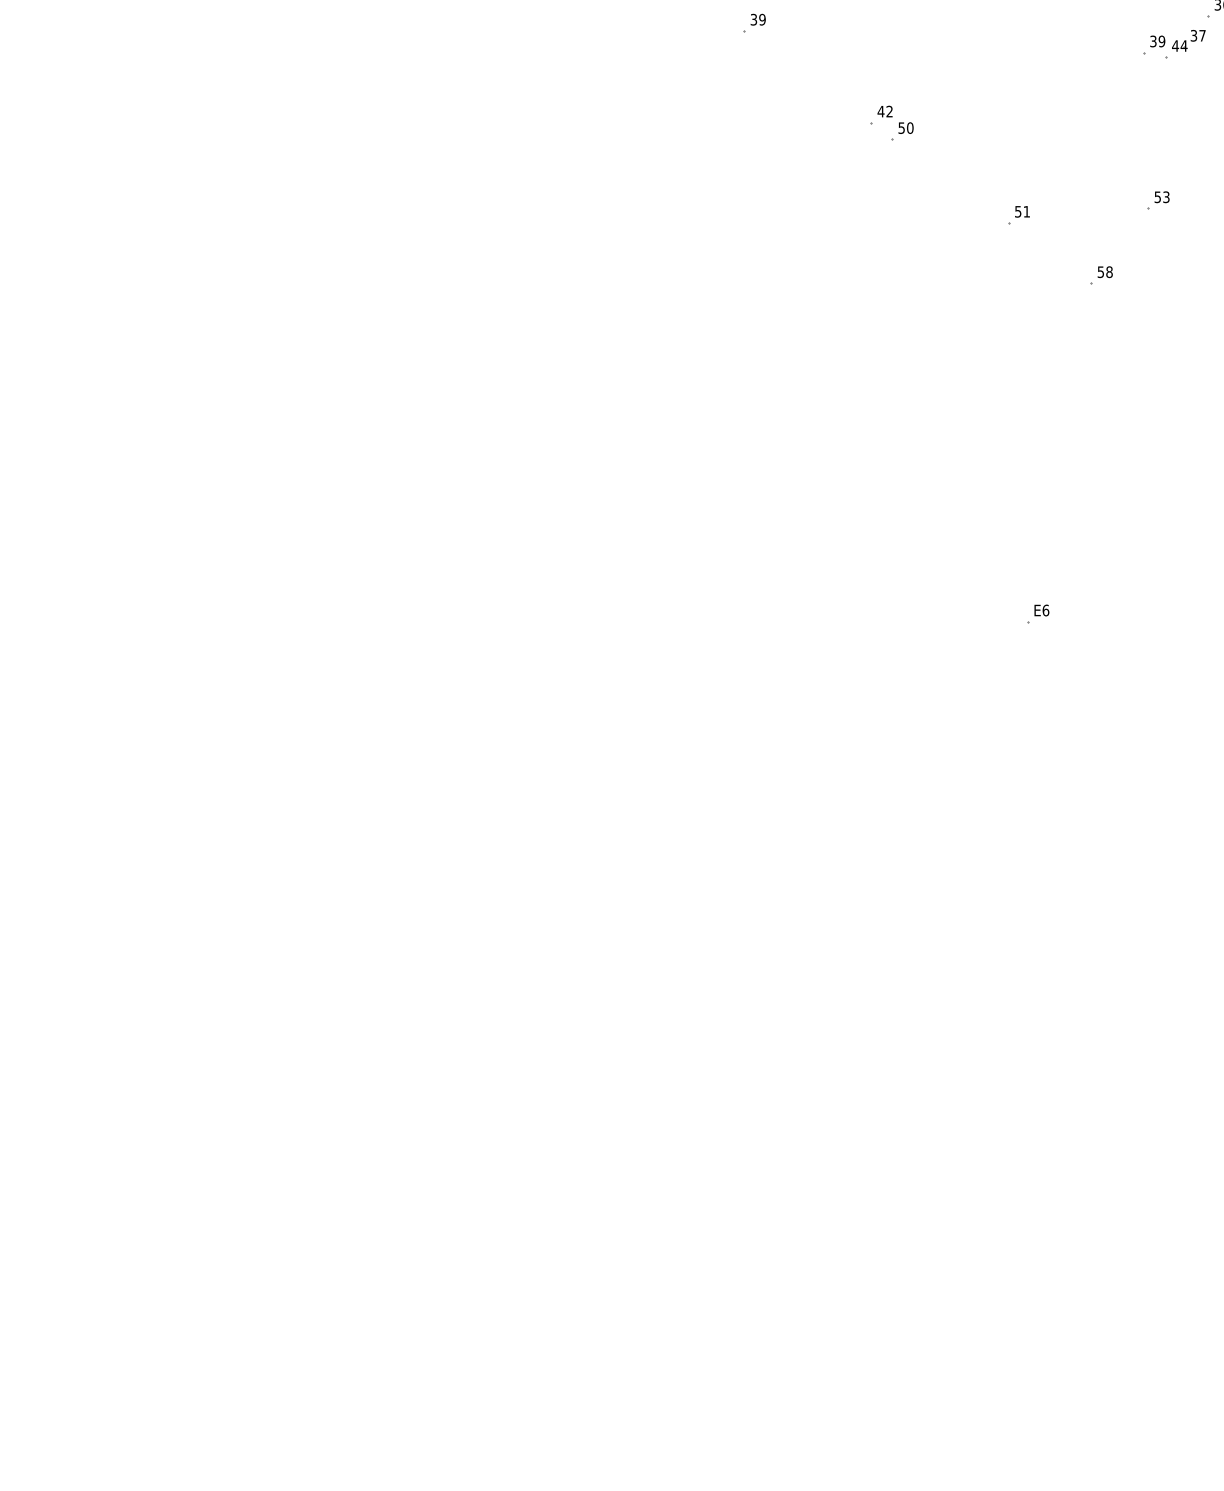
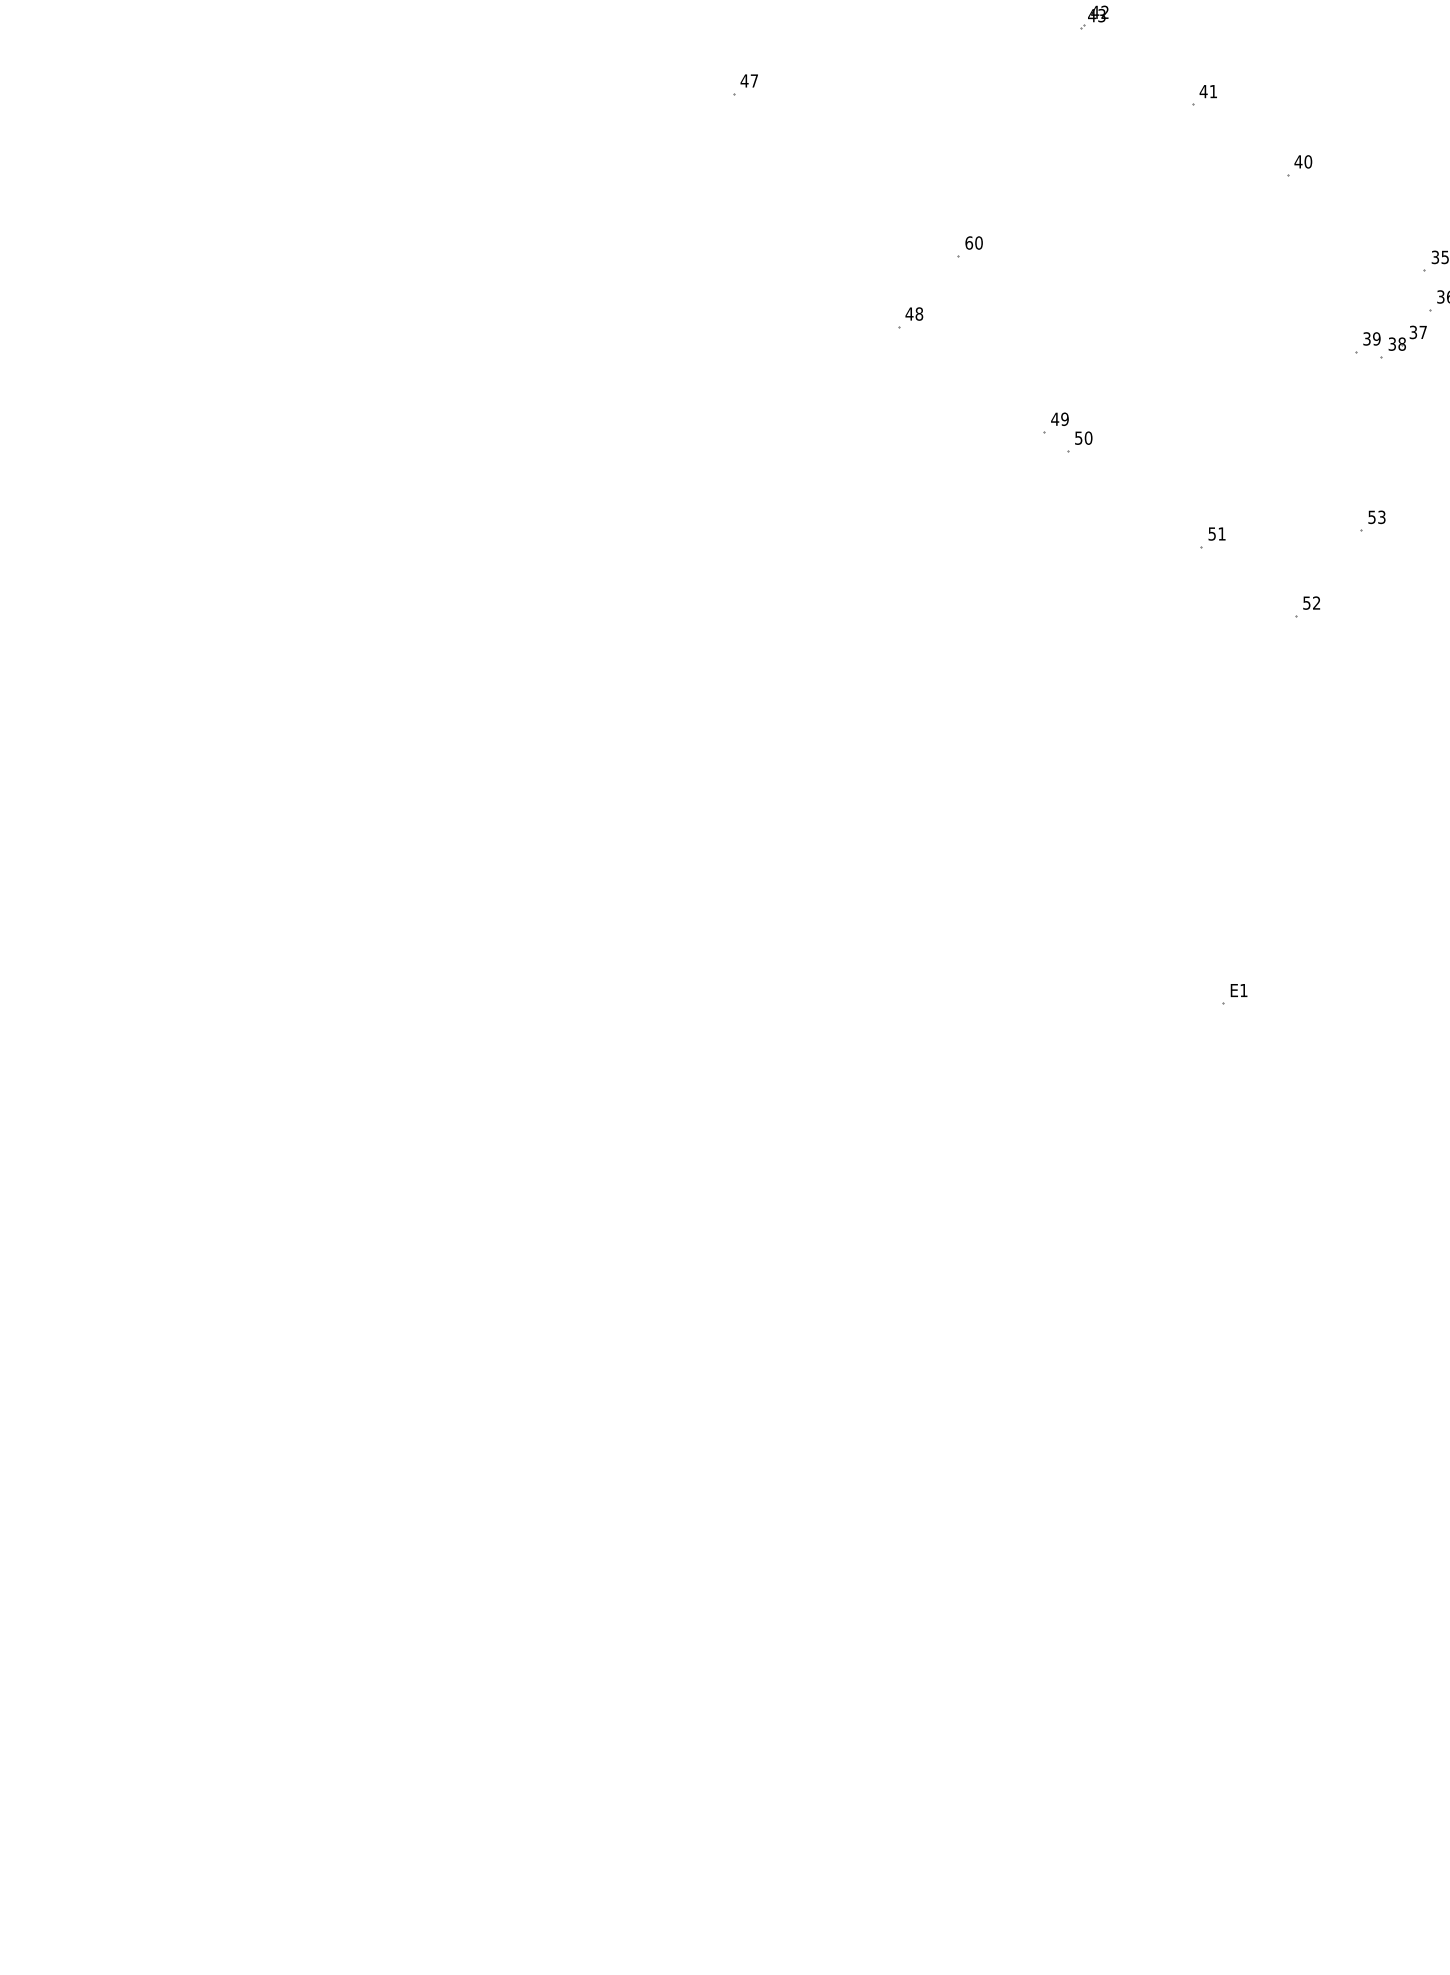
text: (758, 19) -> (914, 313), 39 -> 48
text: (1180, 45) -> (1397, 343), 44 -> 38
text: (889, 110) -> (1064, 418), 42 -> 49
text: (1109, 271) -> (1316, 602), 58 -> 52
text: (1045, 610) -> (1243, 990), E6 -> E1

